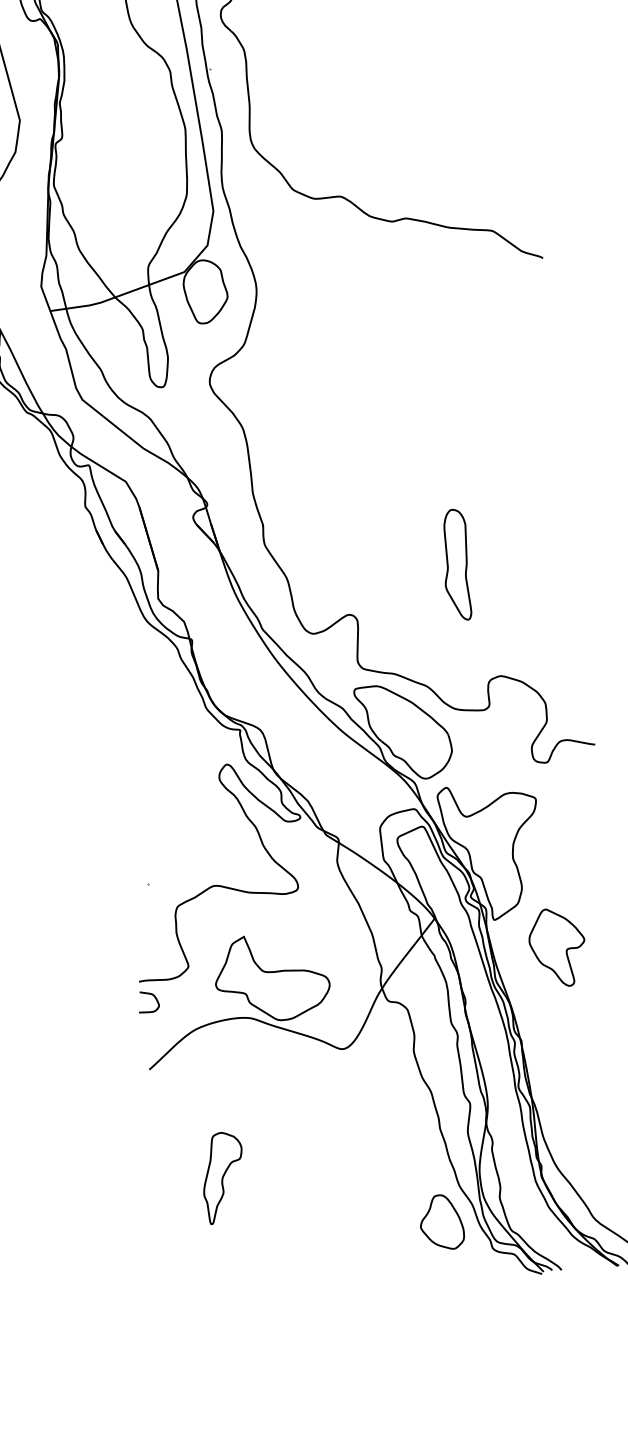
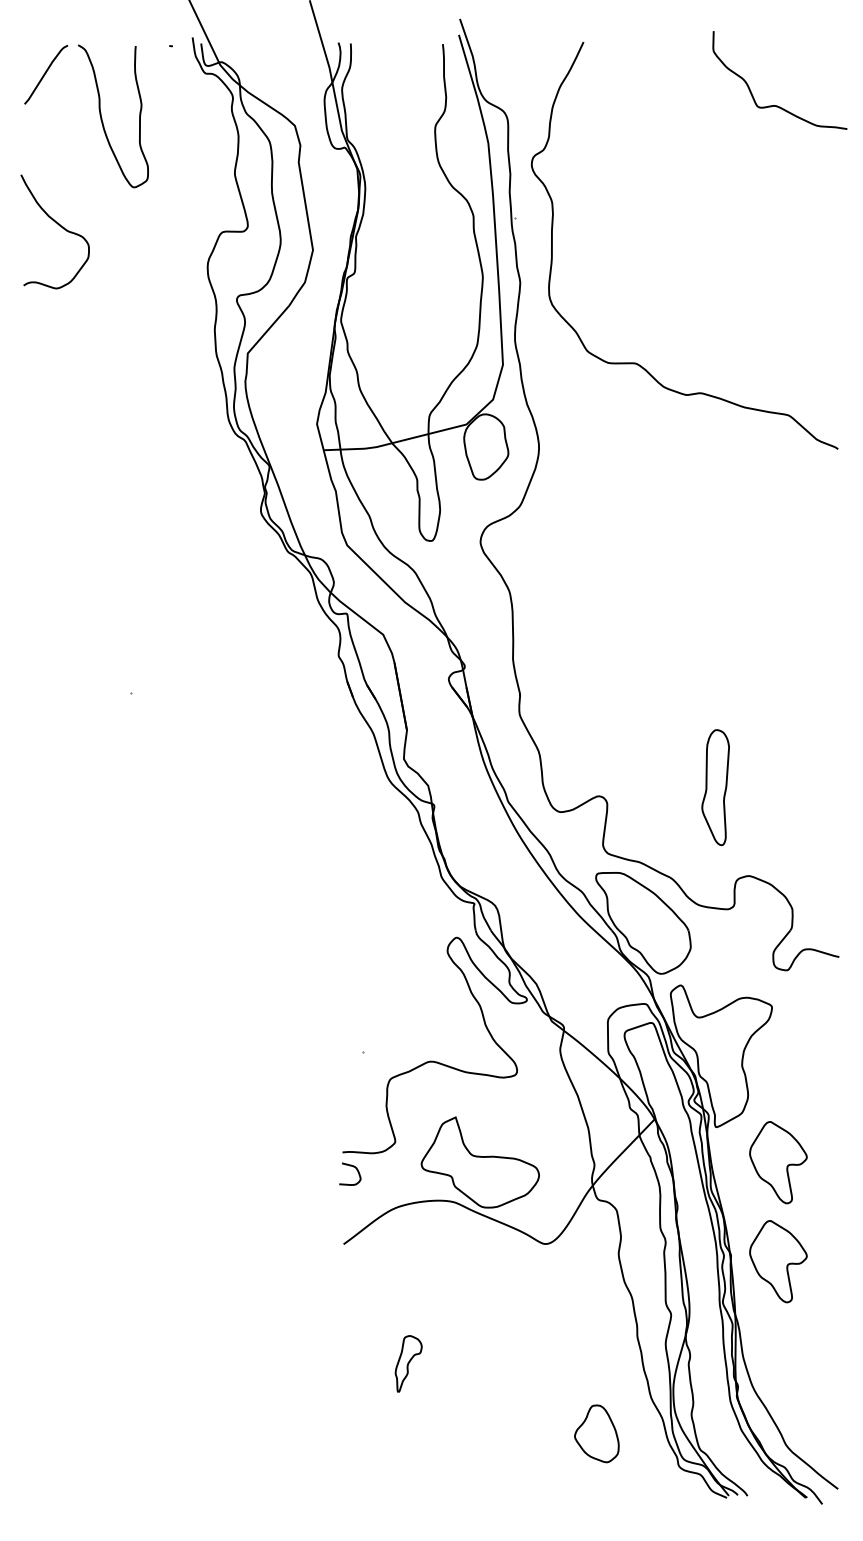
part: (456, 564) -> (715, 787), moved
part: (567, 1042) -> (778, 1261), added
part: (223, 1177) -> (408, 1363), size x0.6
part: (441, 1222) -> (596, 1433), moved

